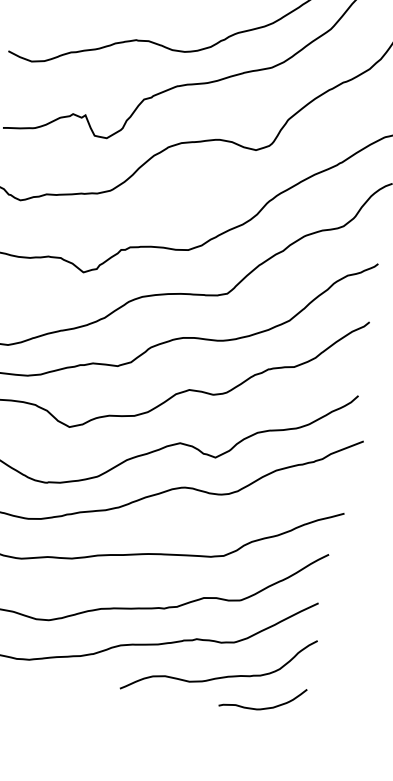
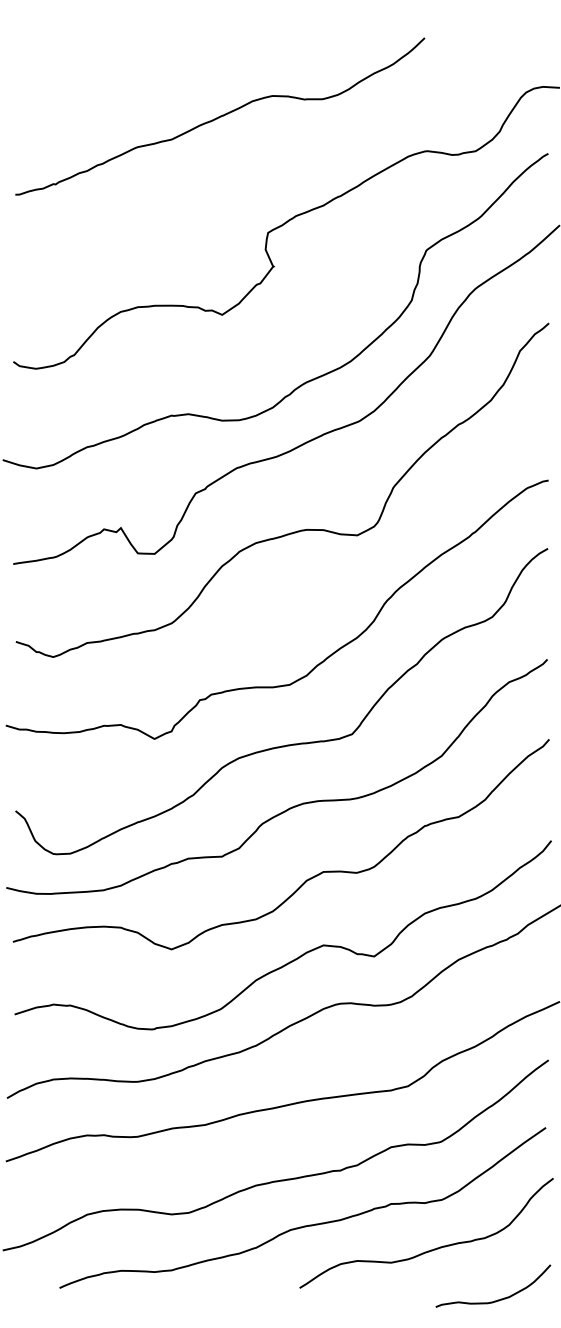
curve: (264, 707) -> (497, 1299), moved

